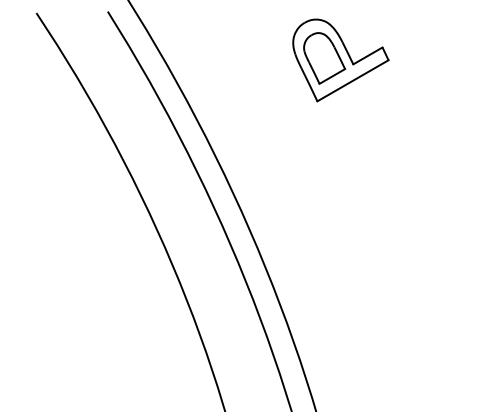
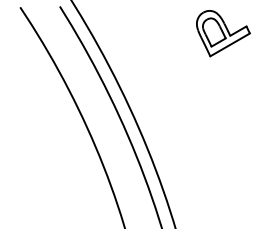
part: (341, 60) -> (223, 33), moved

